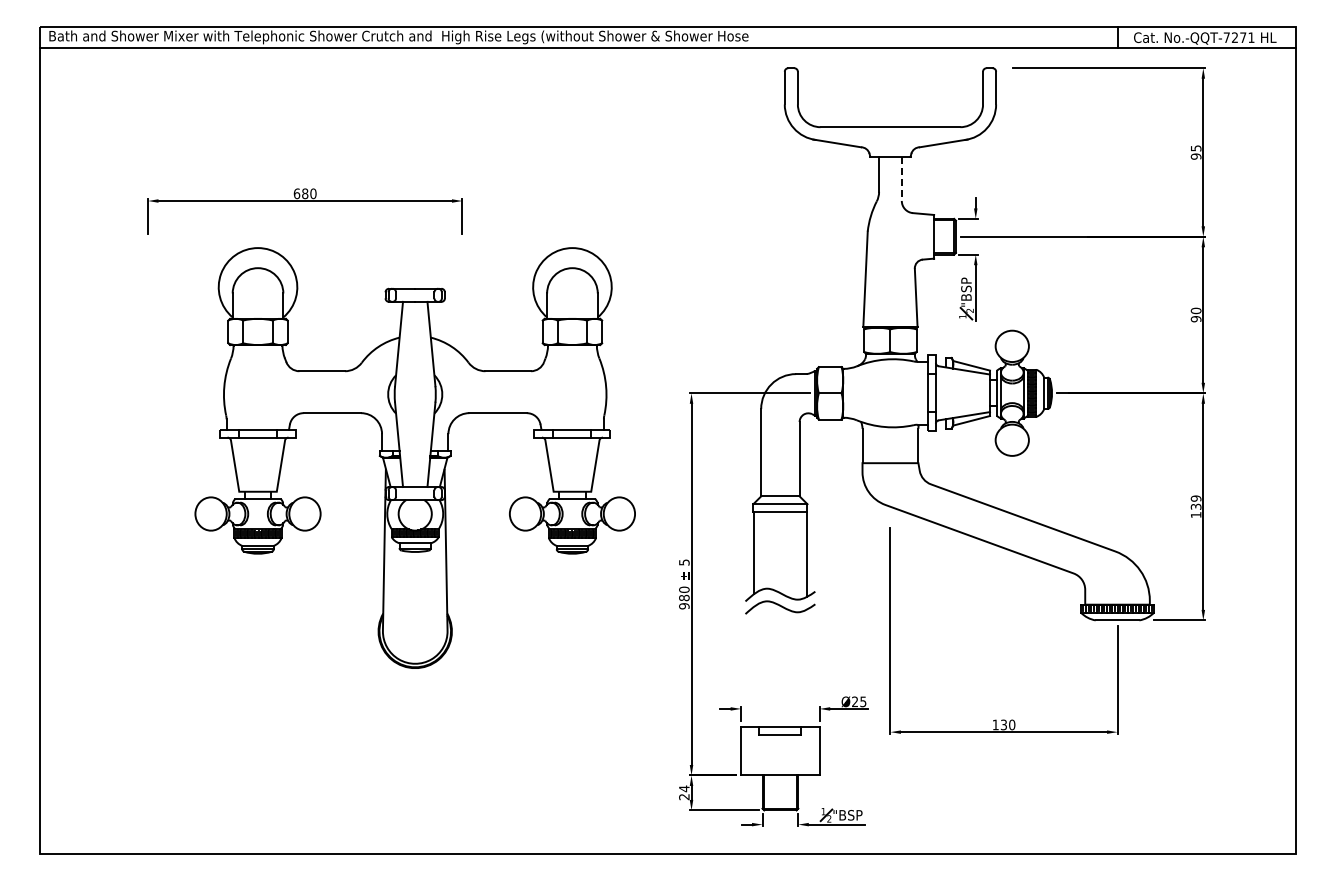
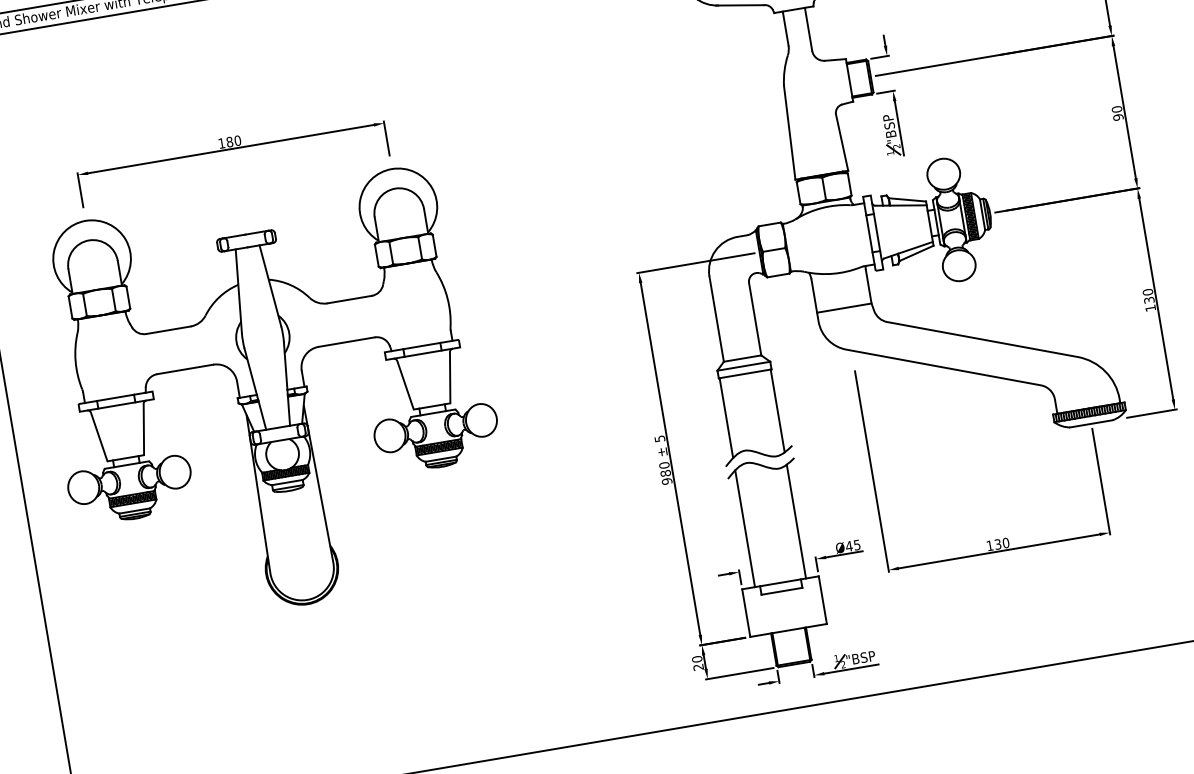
line: (901, 179) -> (808, 29), dashed -> solid
text: (296, 193) -> (221, 143), 680 -> 180
part: (414, 457) -> (272, 399), moved
text: (1196, 498) -> (1148, 292), 139 -> 130
line: (754, 666) -> (745, 528), added
line: (806, 667) -> (796, 520), added
text: (854, 701) -> (848, 546), Ø25 -> Ø45
text: (684, 788) -> (697, 658), 24 -> 20

